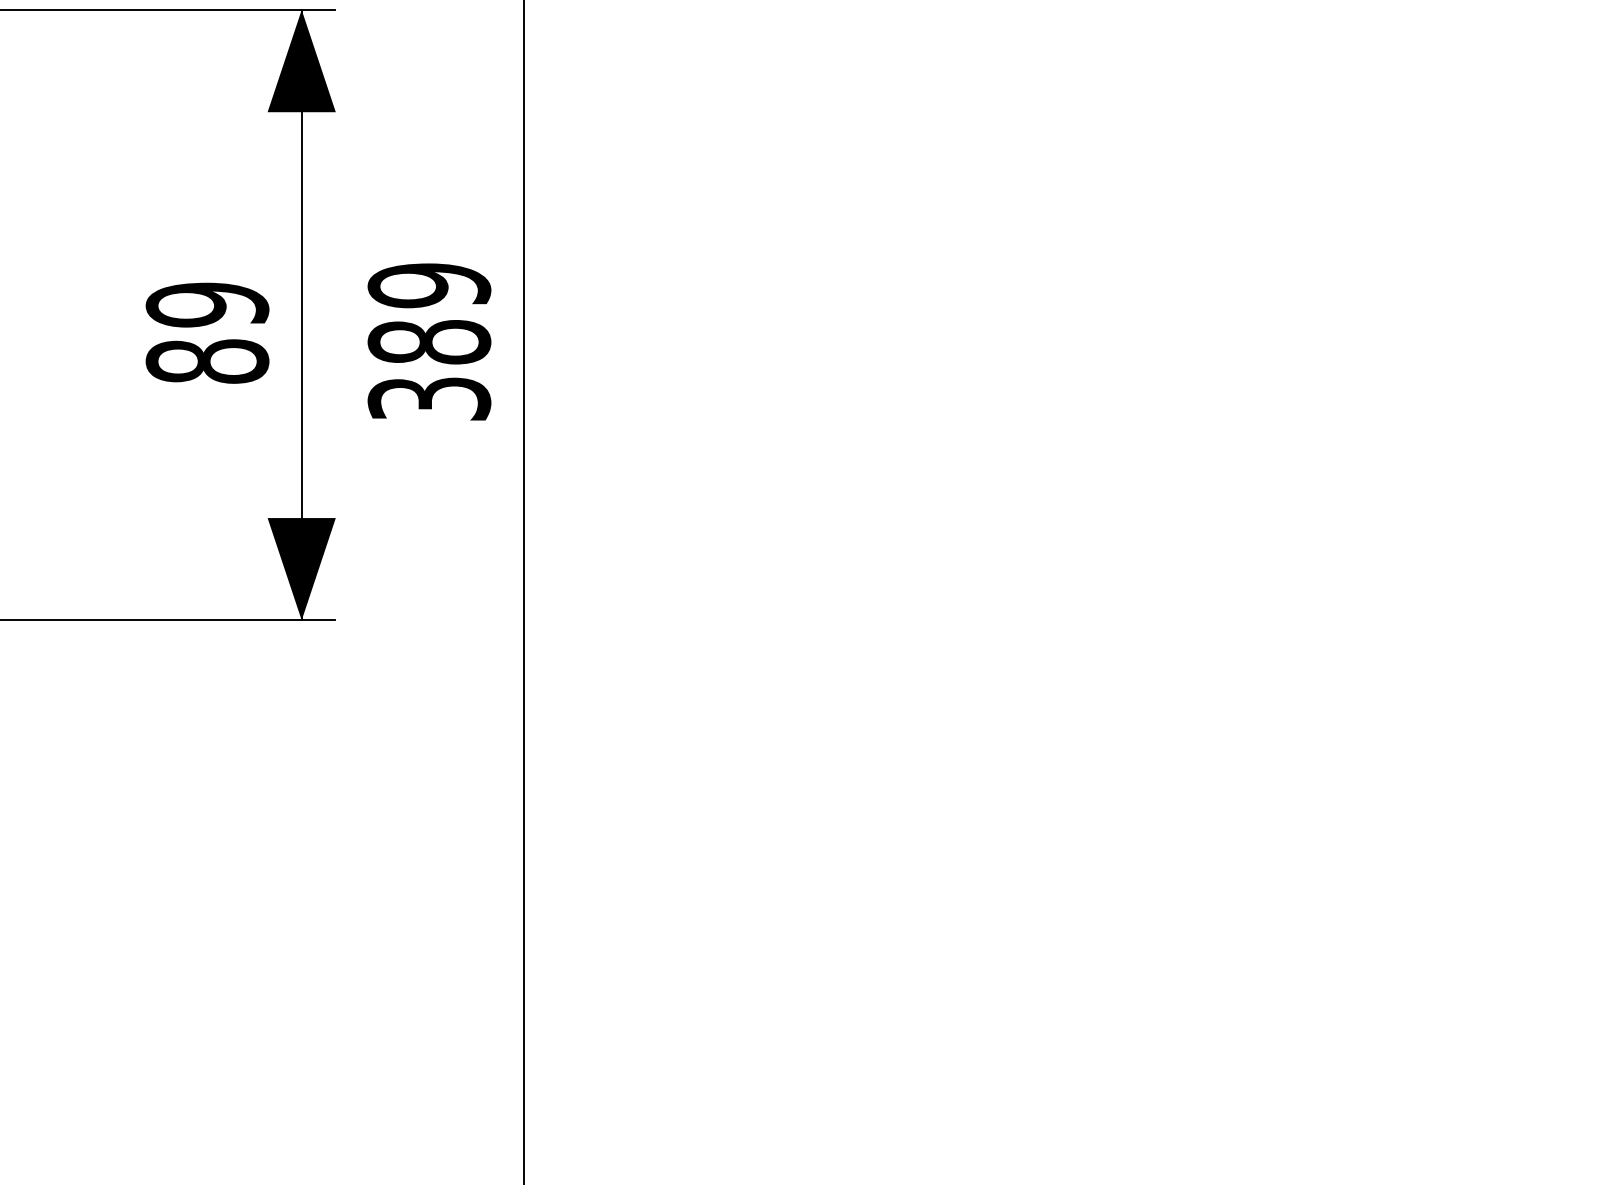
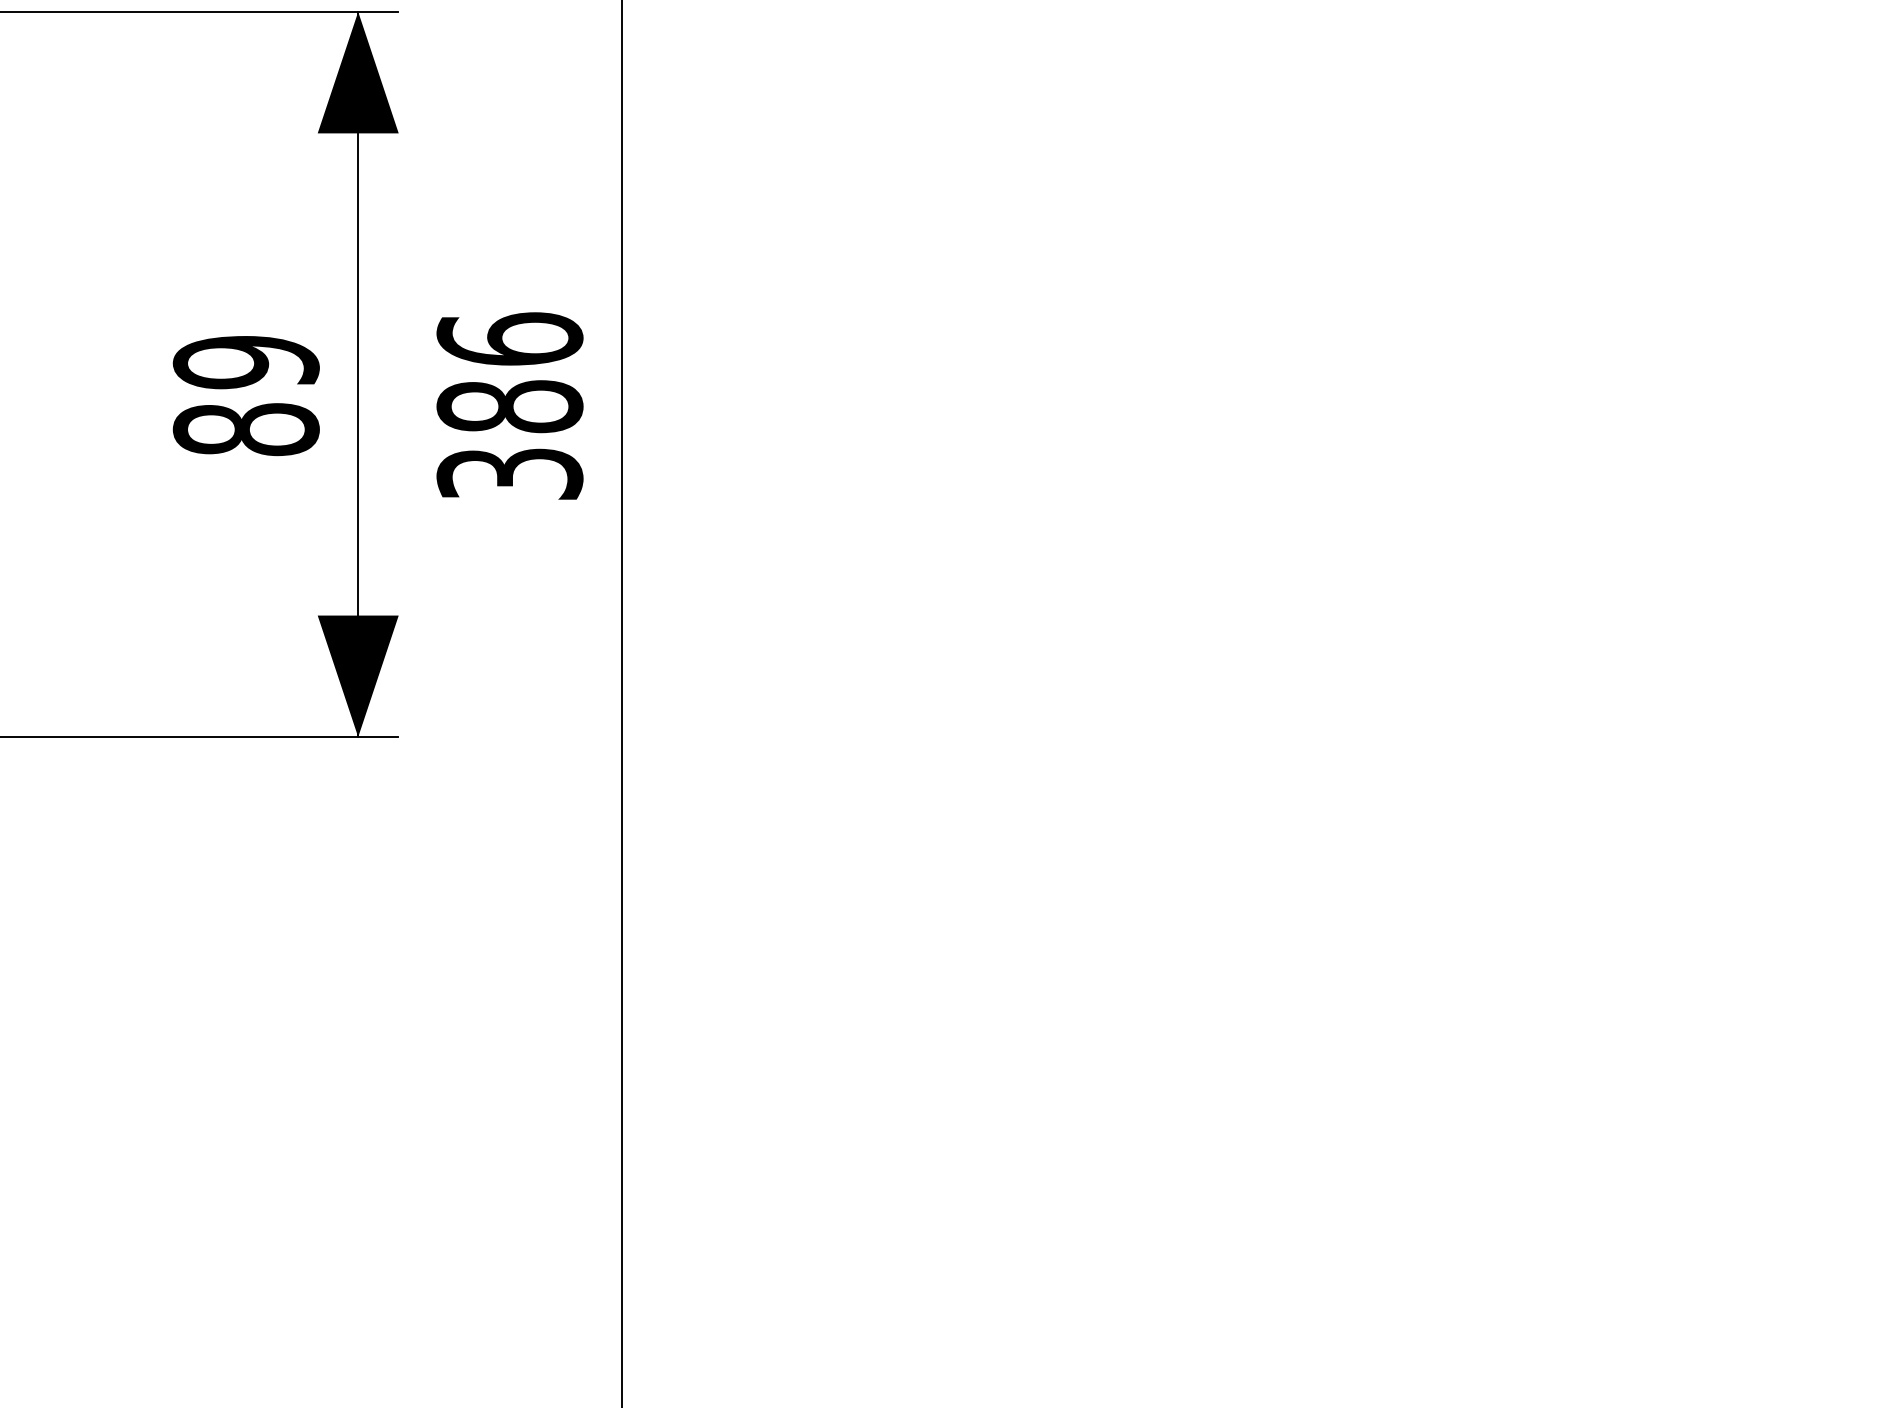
text: (429, 285) -> (509, 339), 389 -> 386

